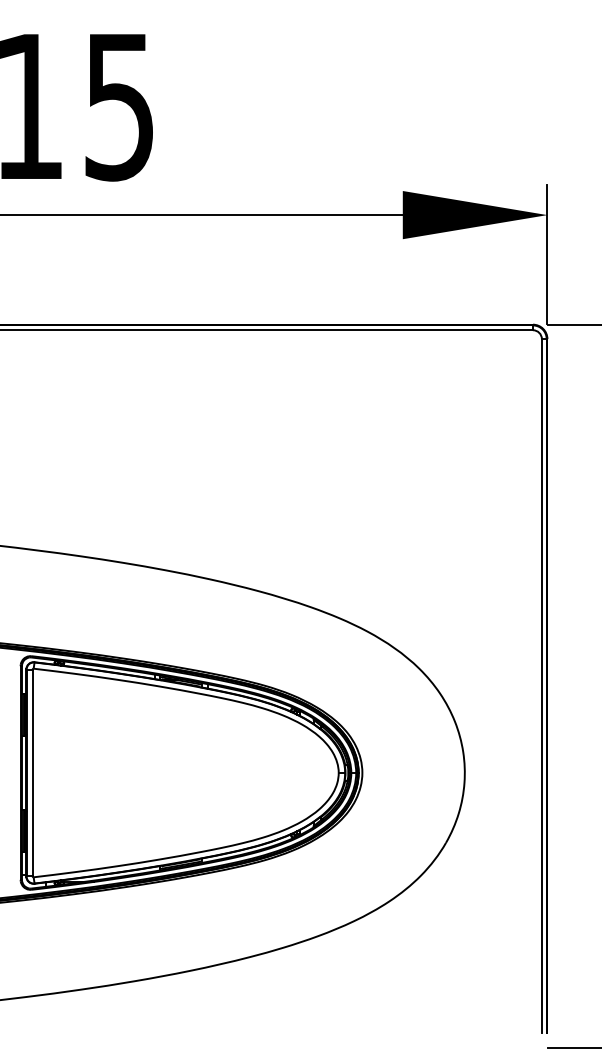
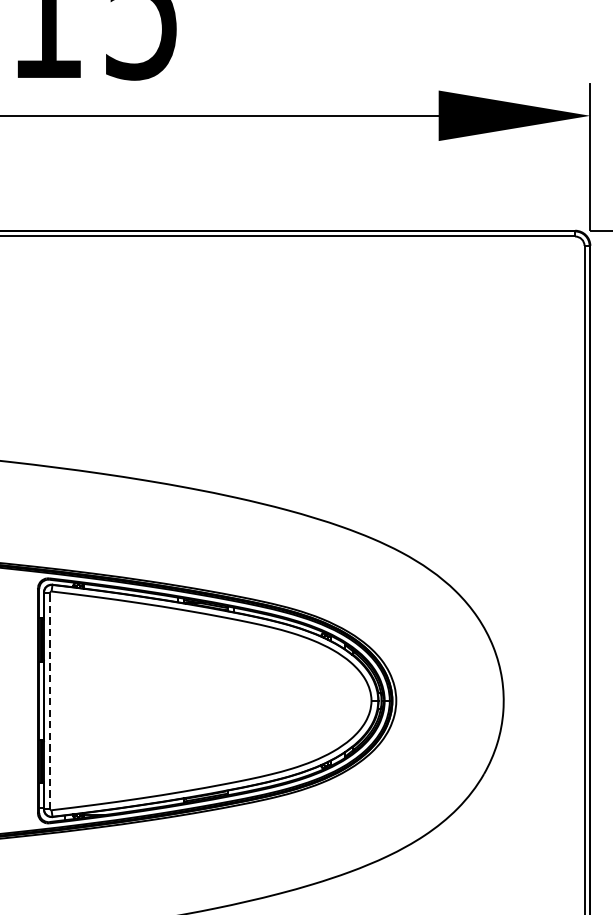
line: (32, 772) -> (50, 700), solid -> dashed

